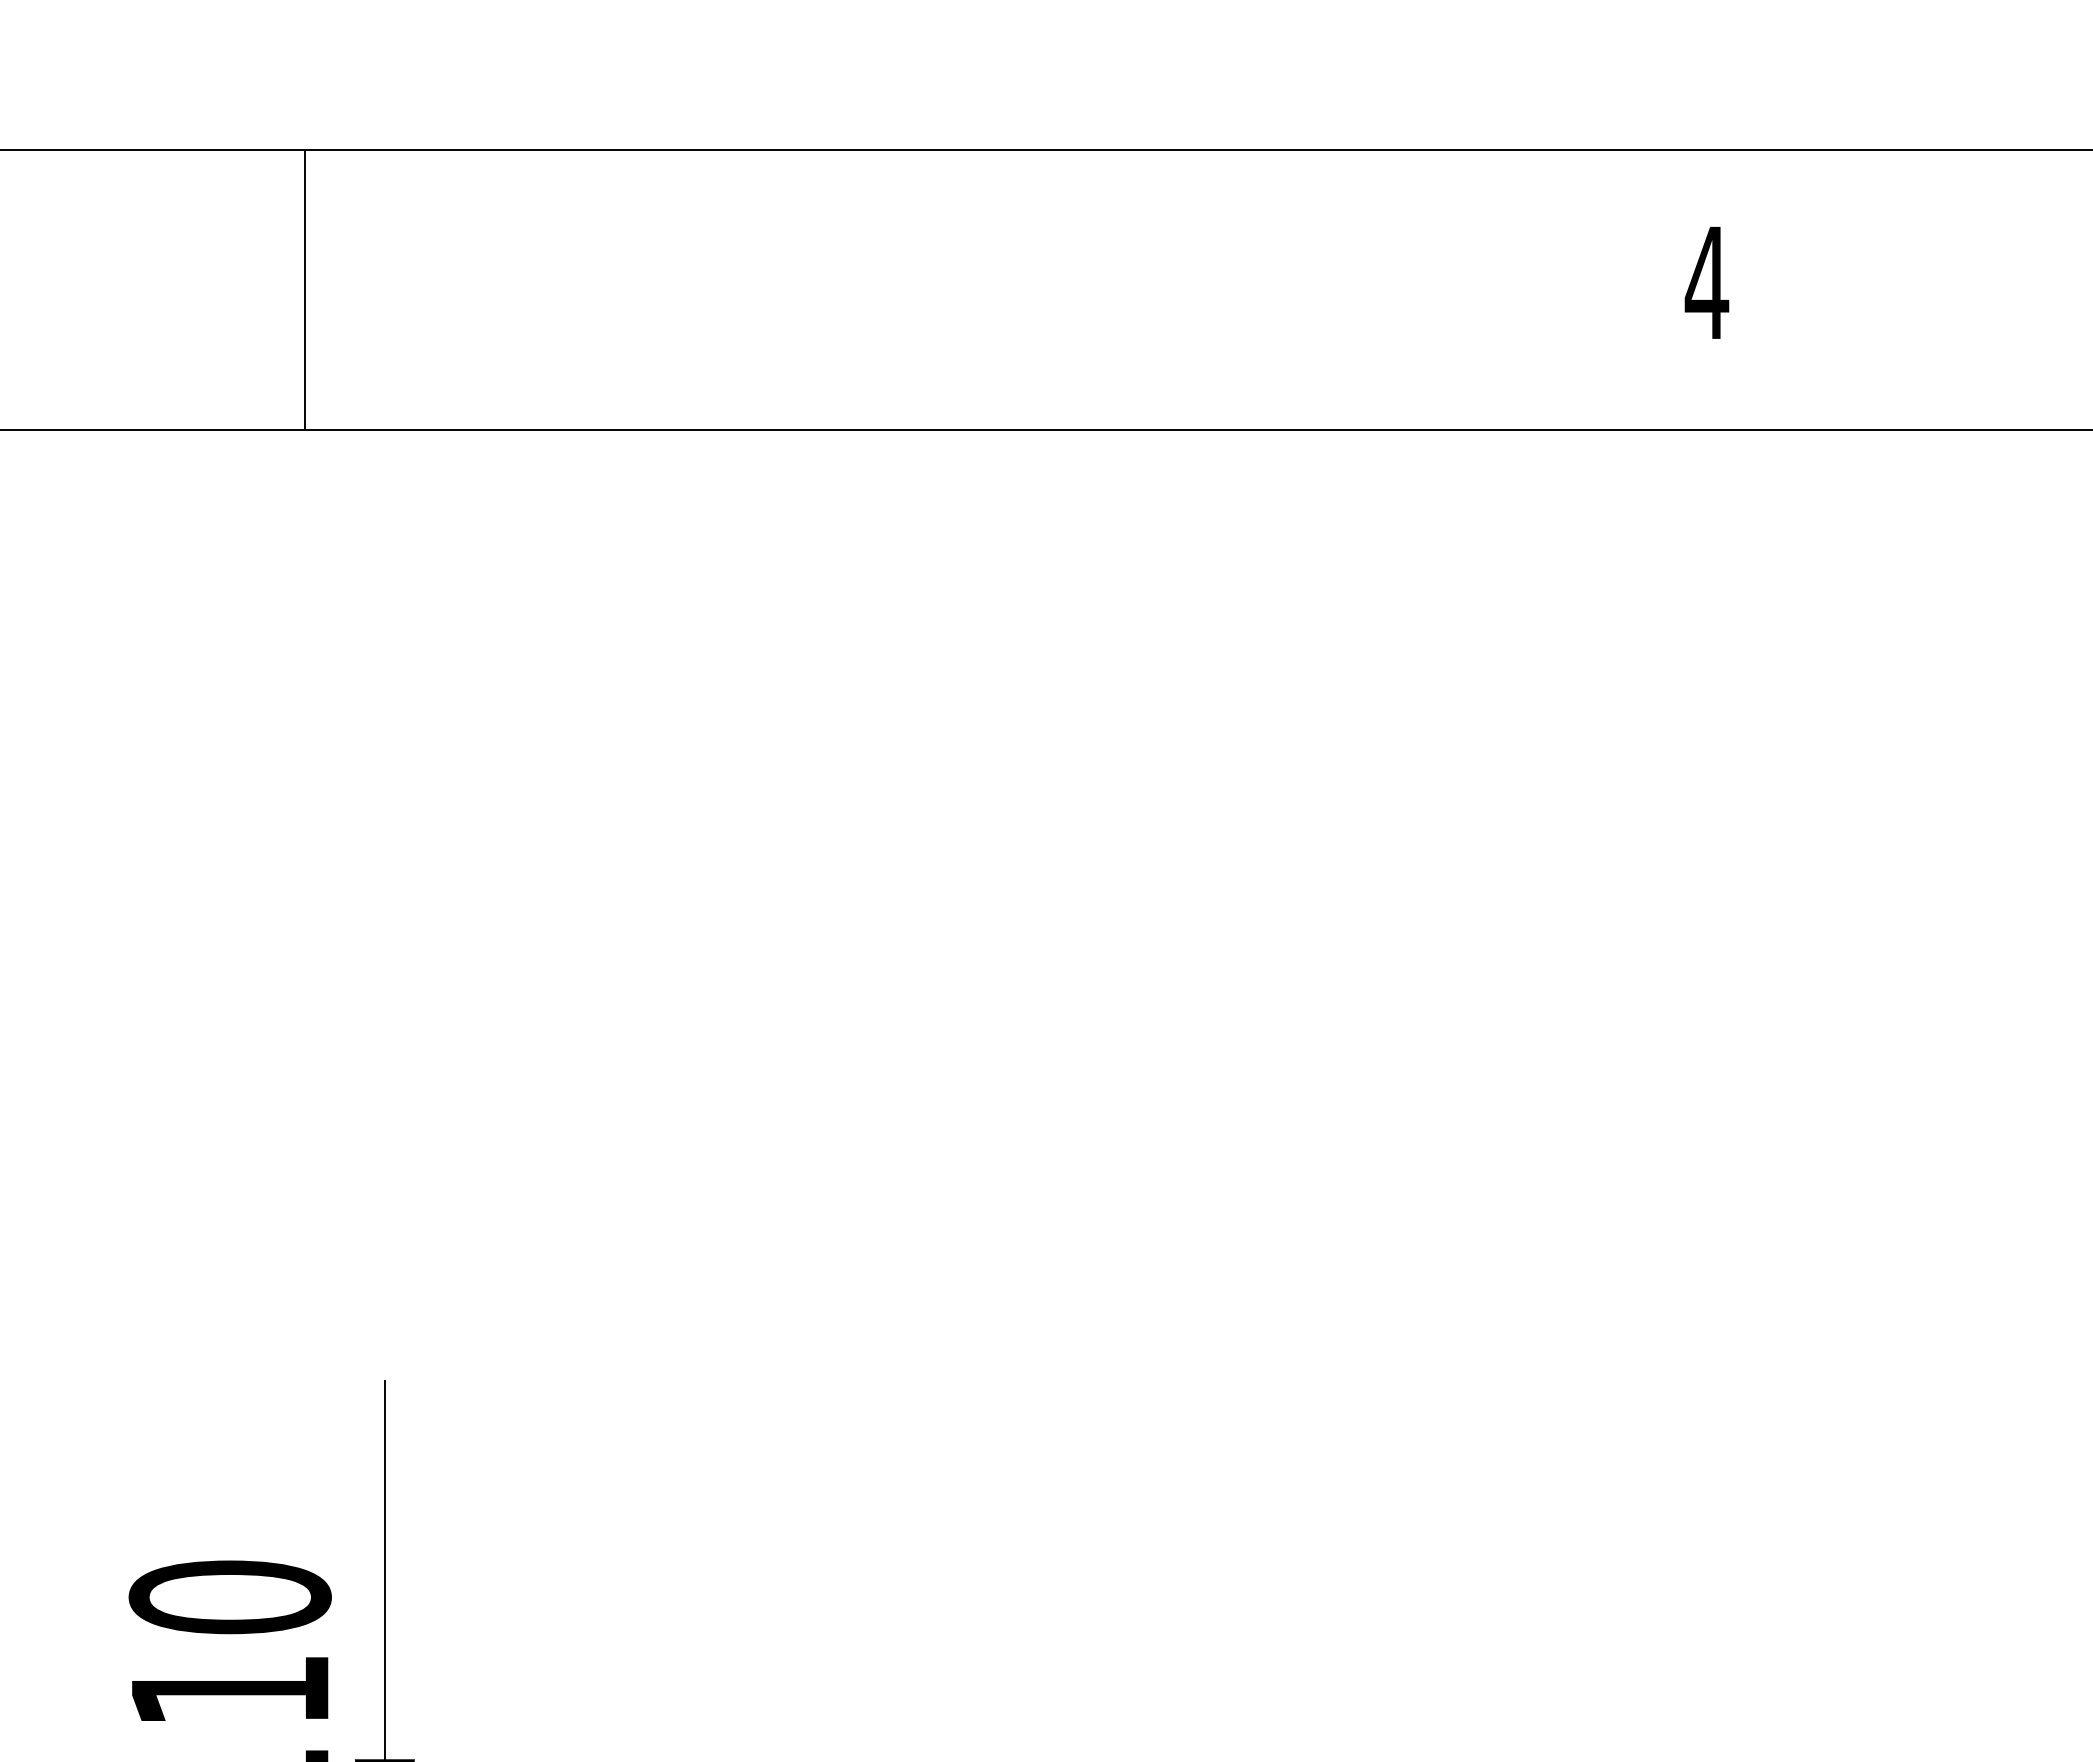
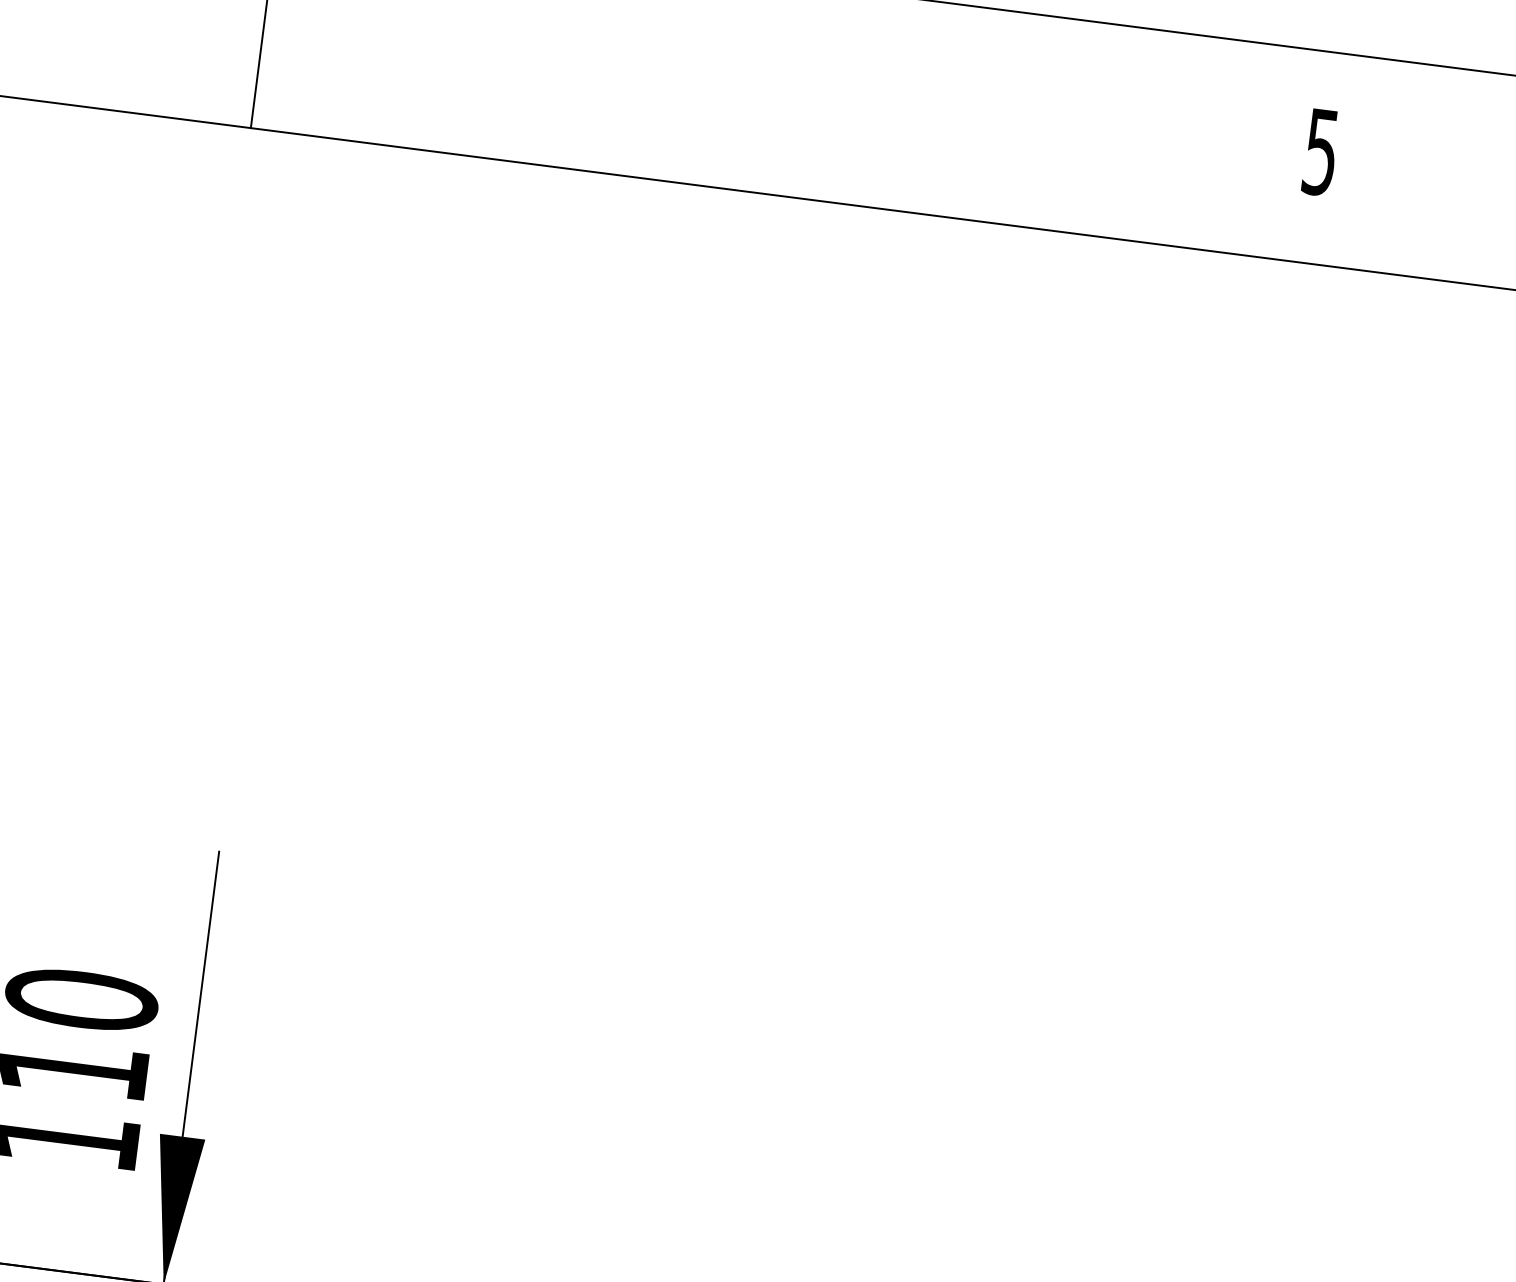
text: (1706, 283) -> (1320, 152), 4 -> 5

